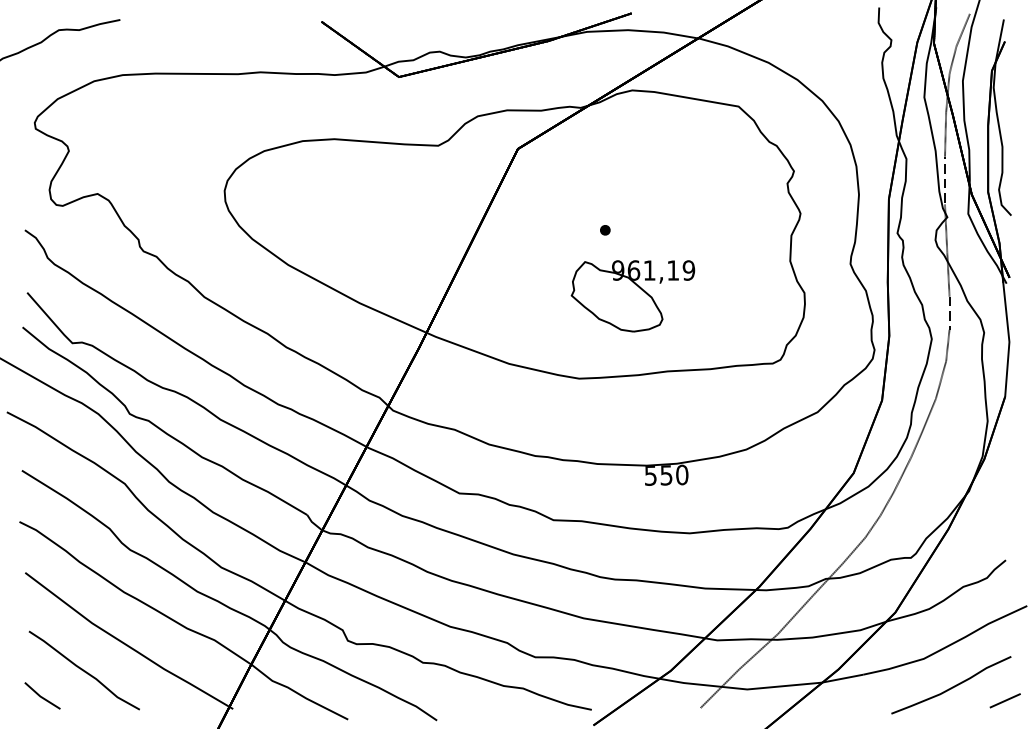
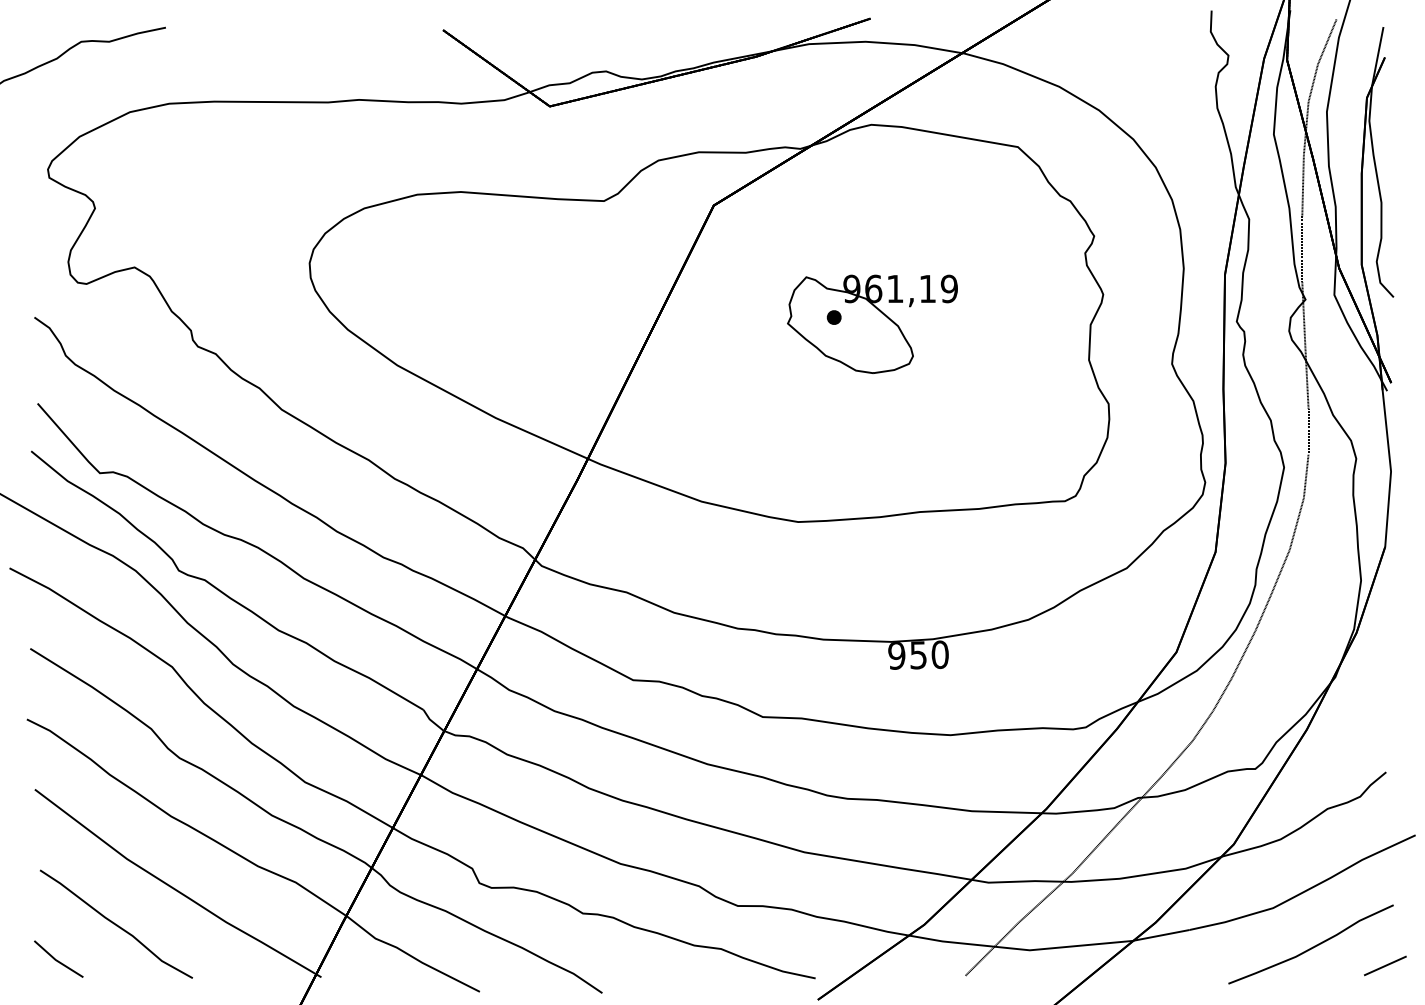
part: (632, 296) -> (871, 324), moved
text: (650, 475) -> (896, 655), 550 -> 950

